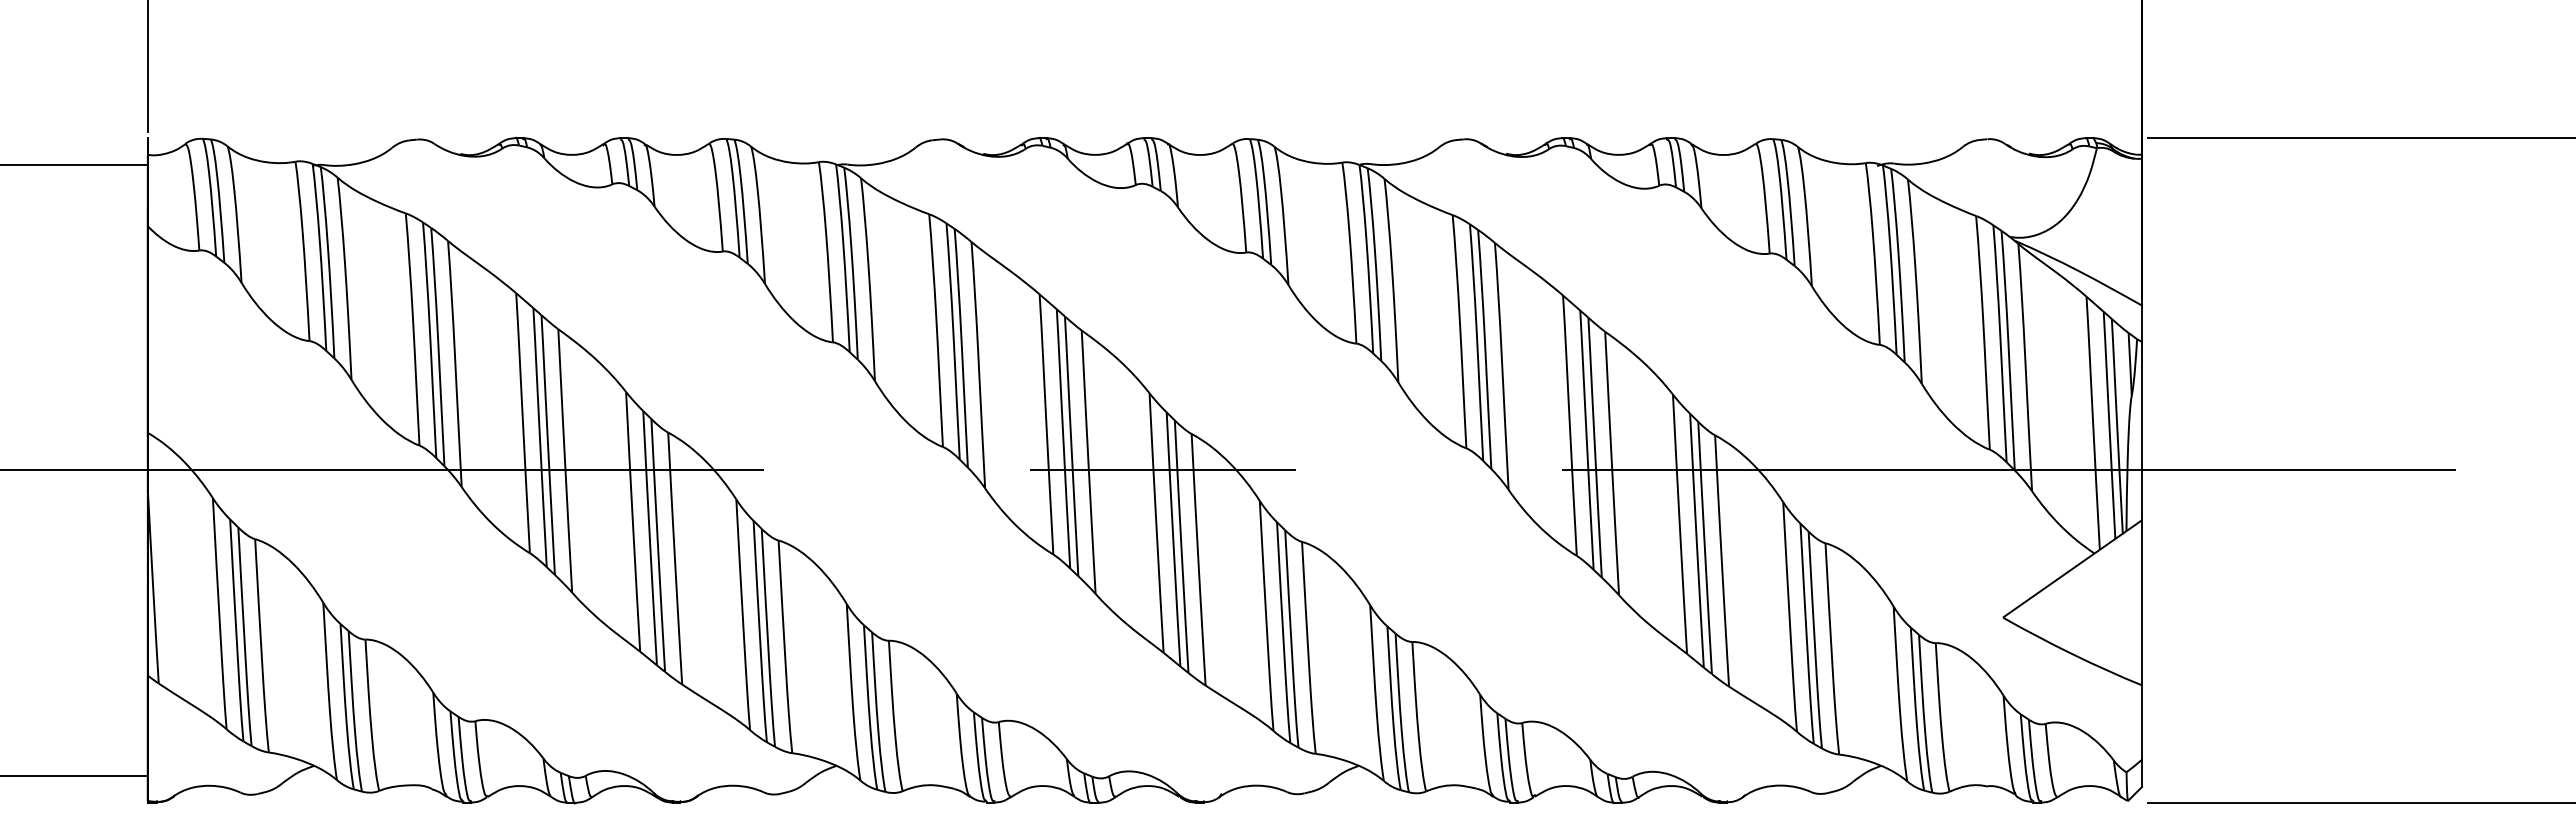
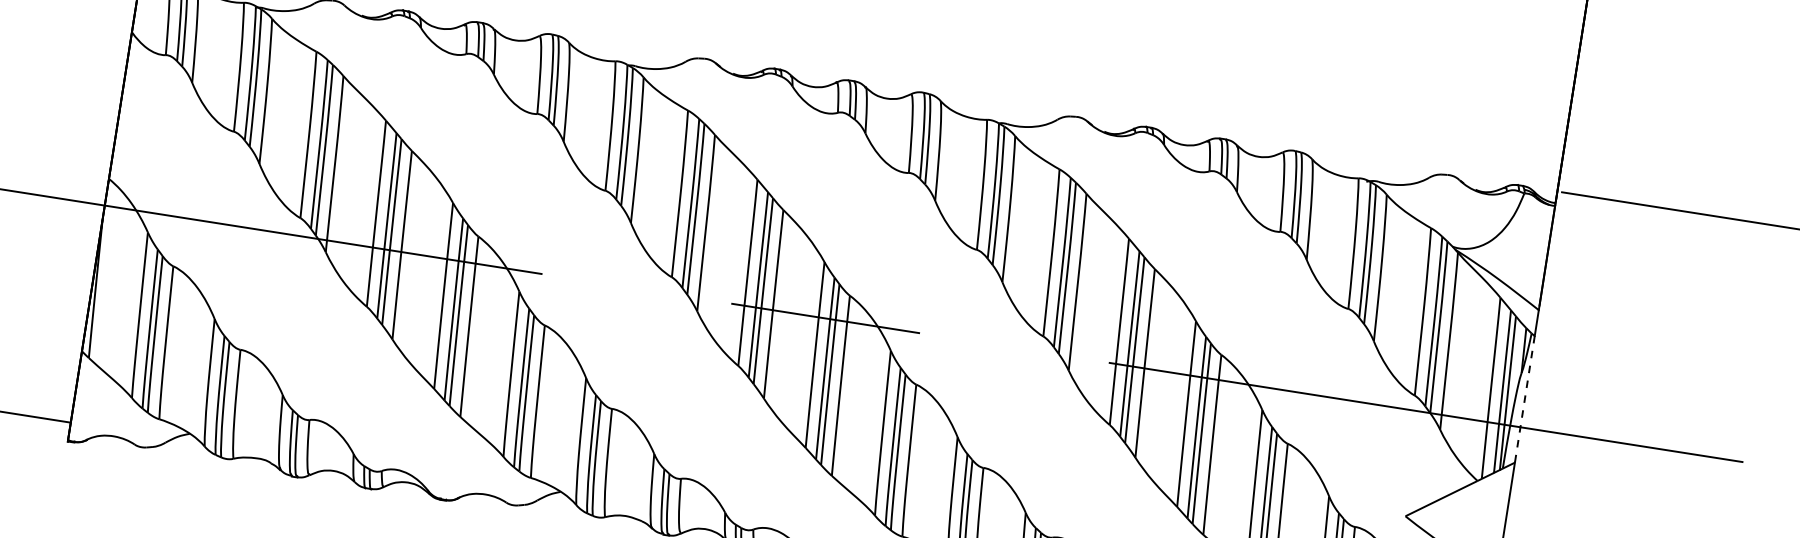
line: (2141, 431) -> (1524, 399), solid -> dashed

